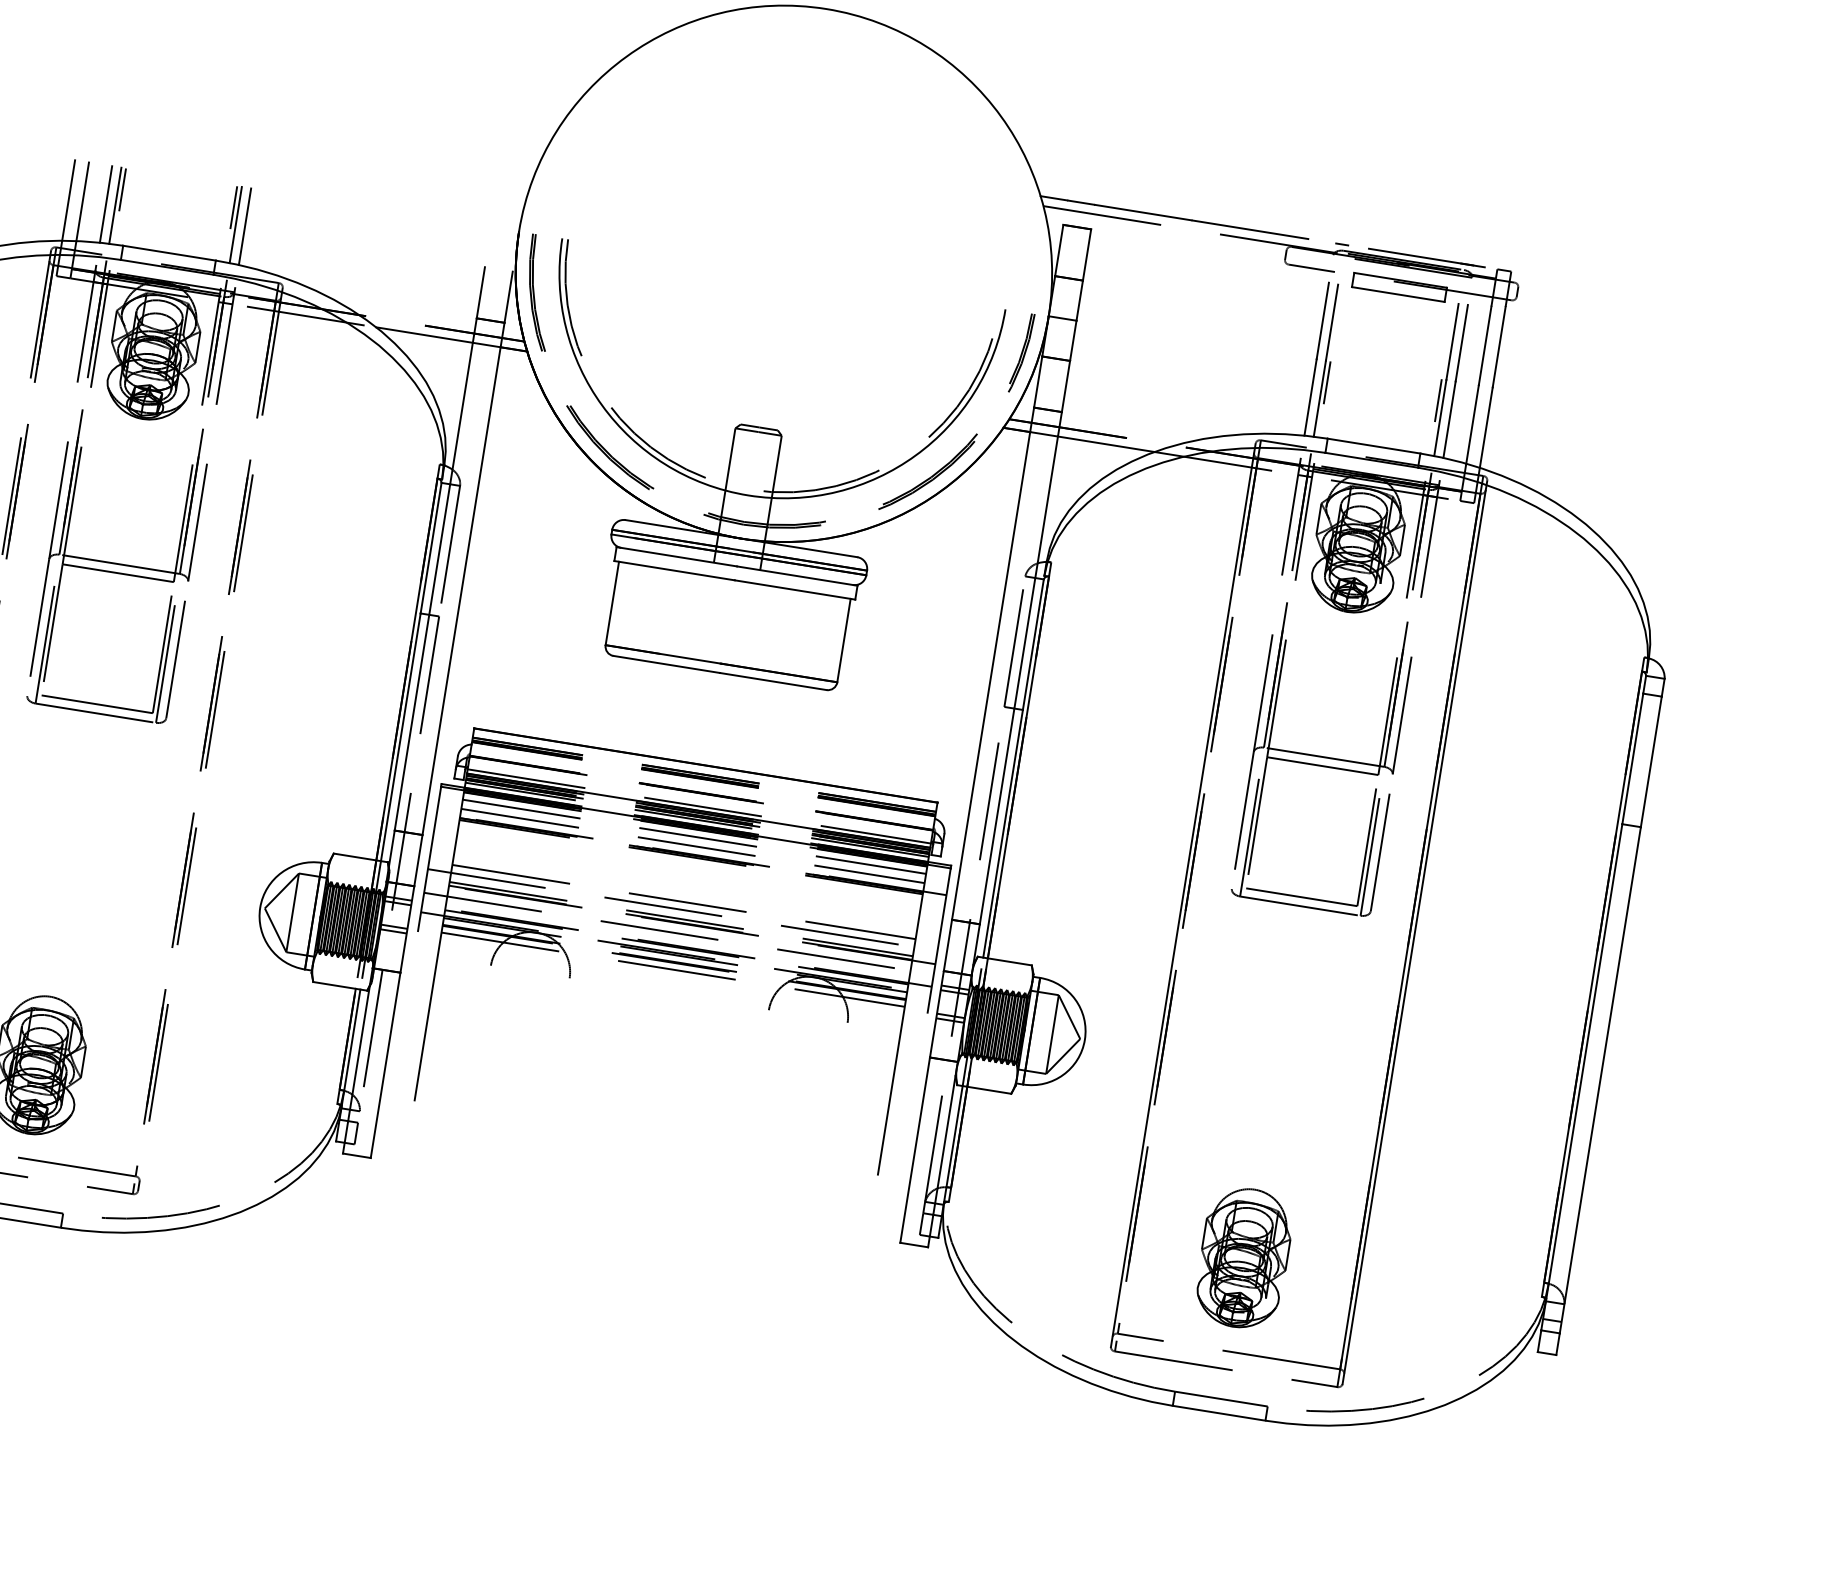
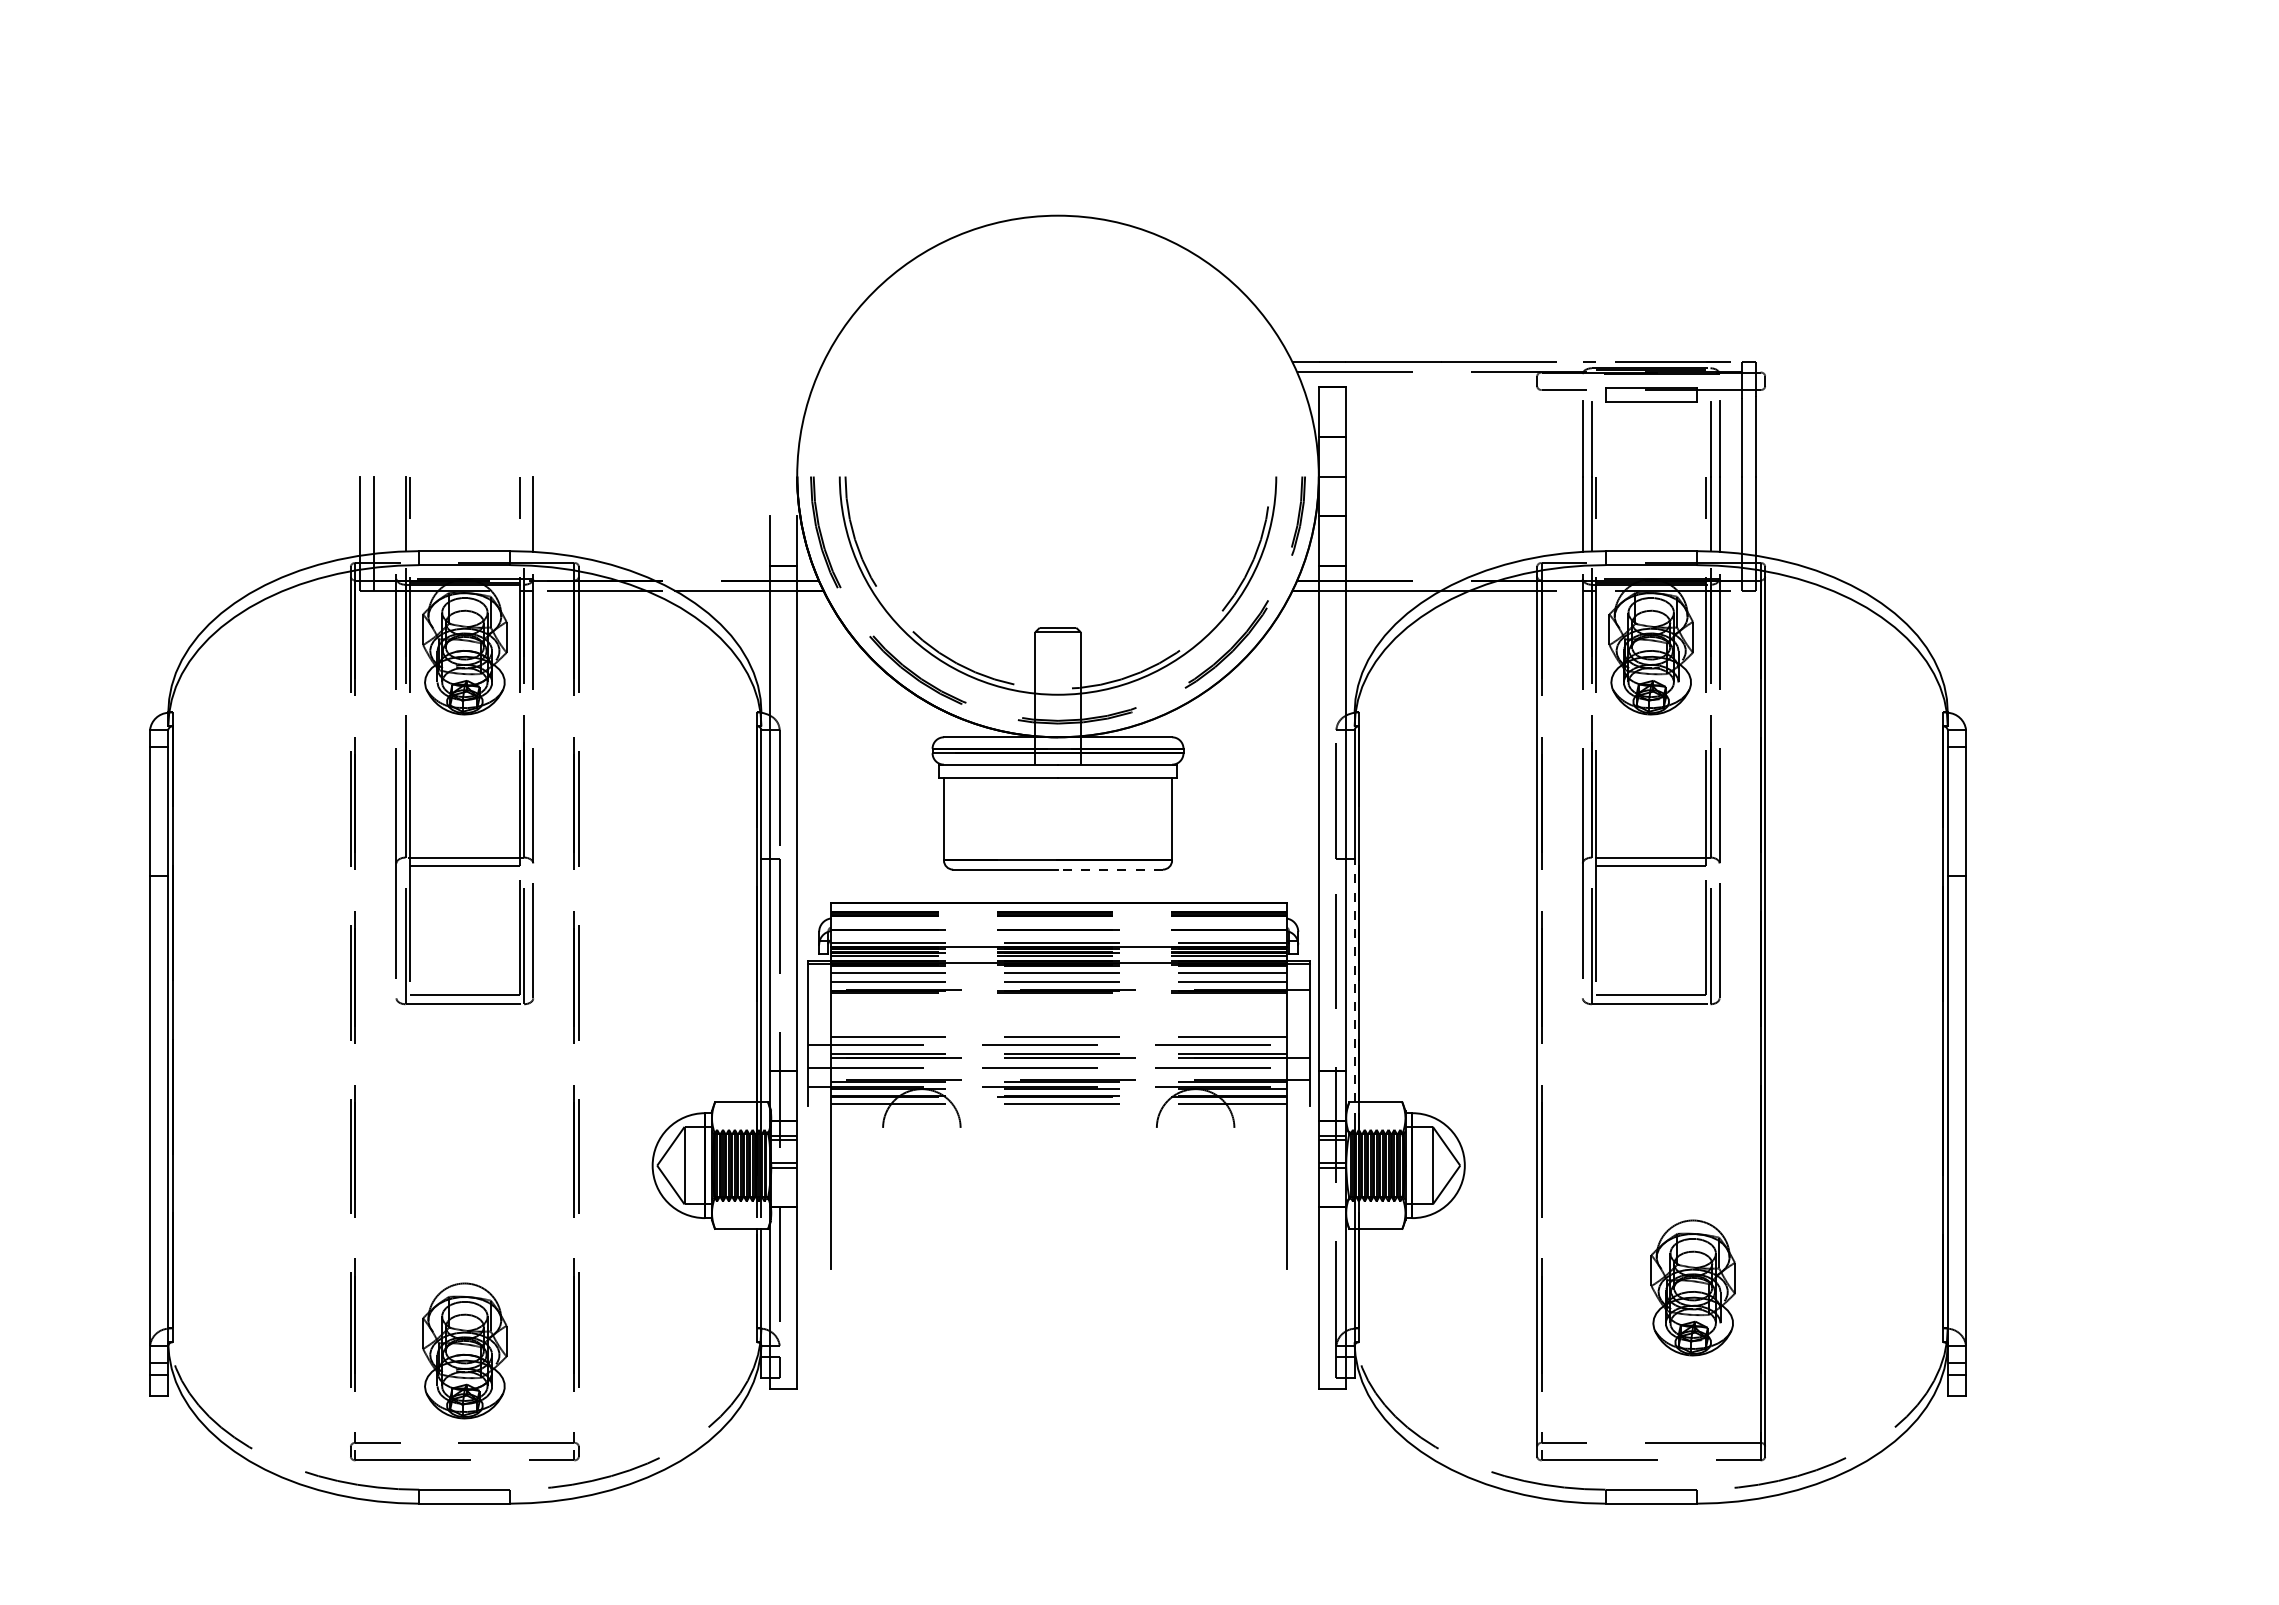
line: (106, 203) -> (396, 513), removed
line: (236, 224) -> (524, 513), removed
line: (773, 681) -> (1110, 869), solid -> dashed
line: (1002, 833) -> (1354, 980), solid -> dashed
part: (675, 951) -> (1058, 1085), moved
part: (1243, 1257) -> (1692, 1287), moved

